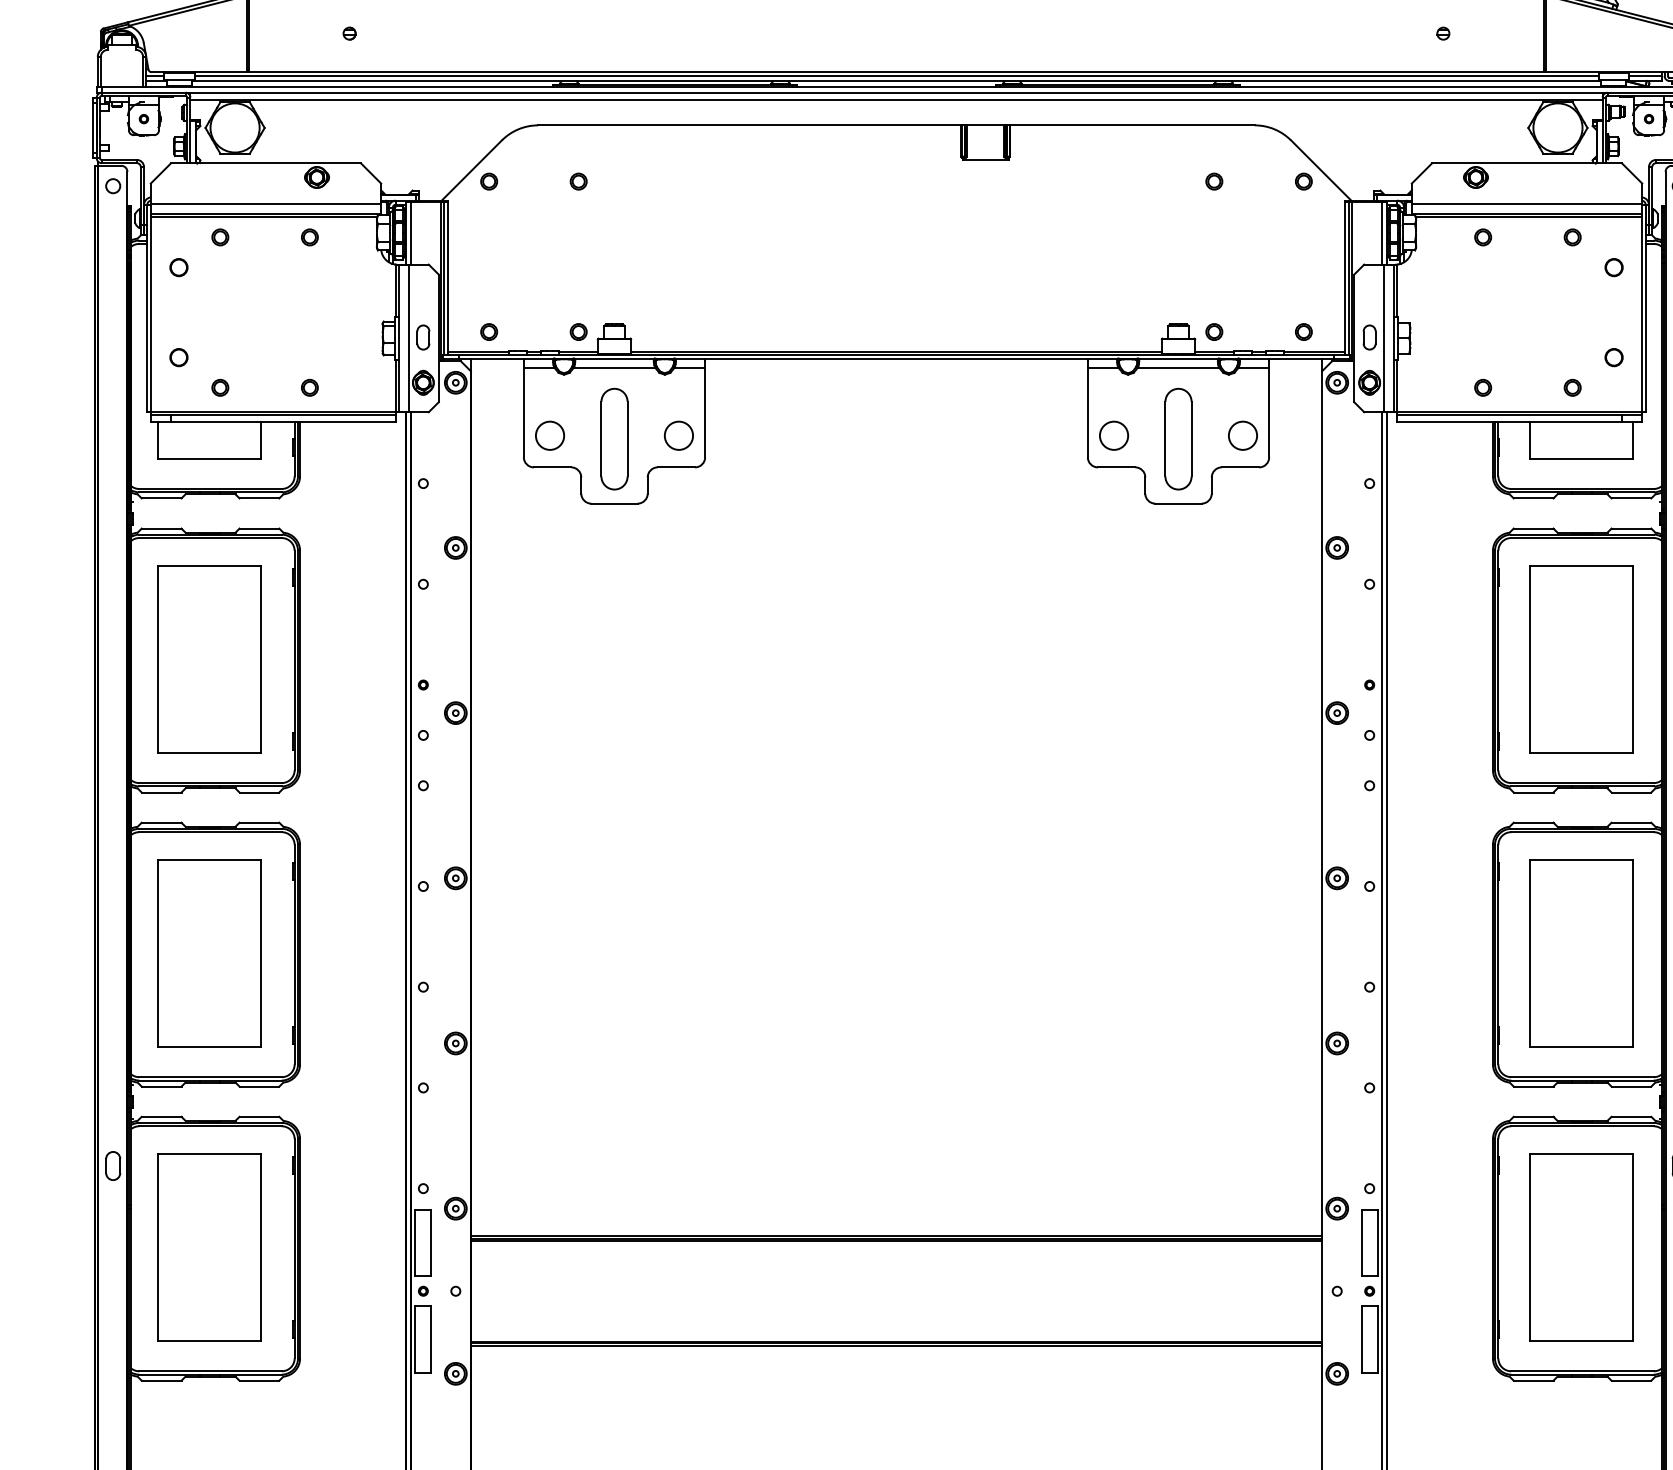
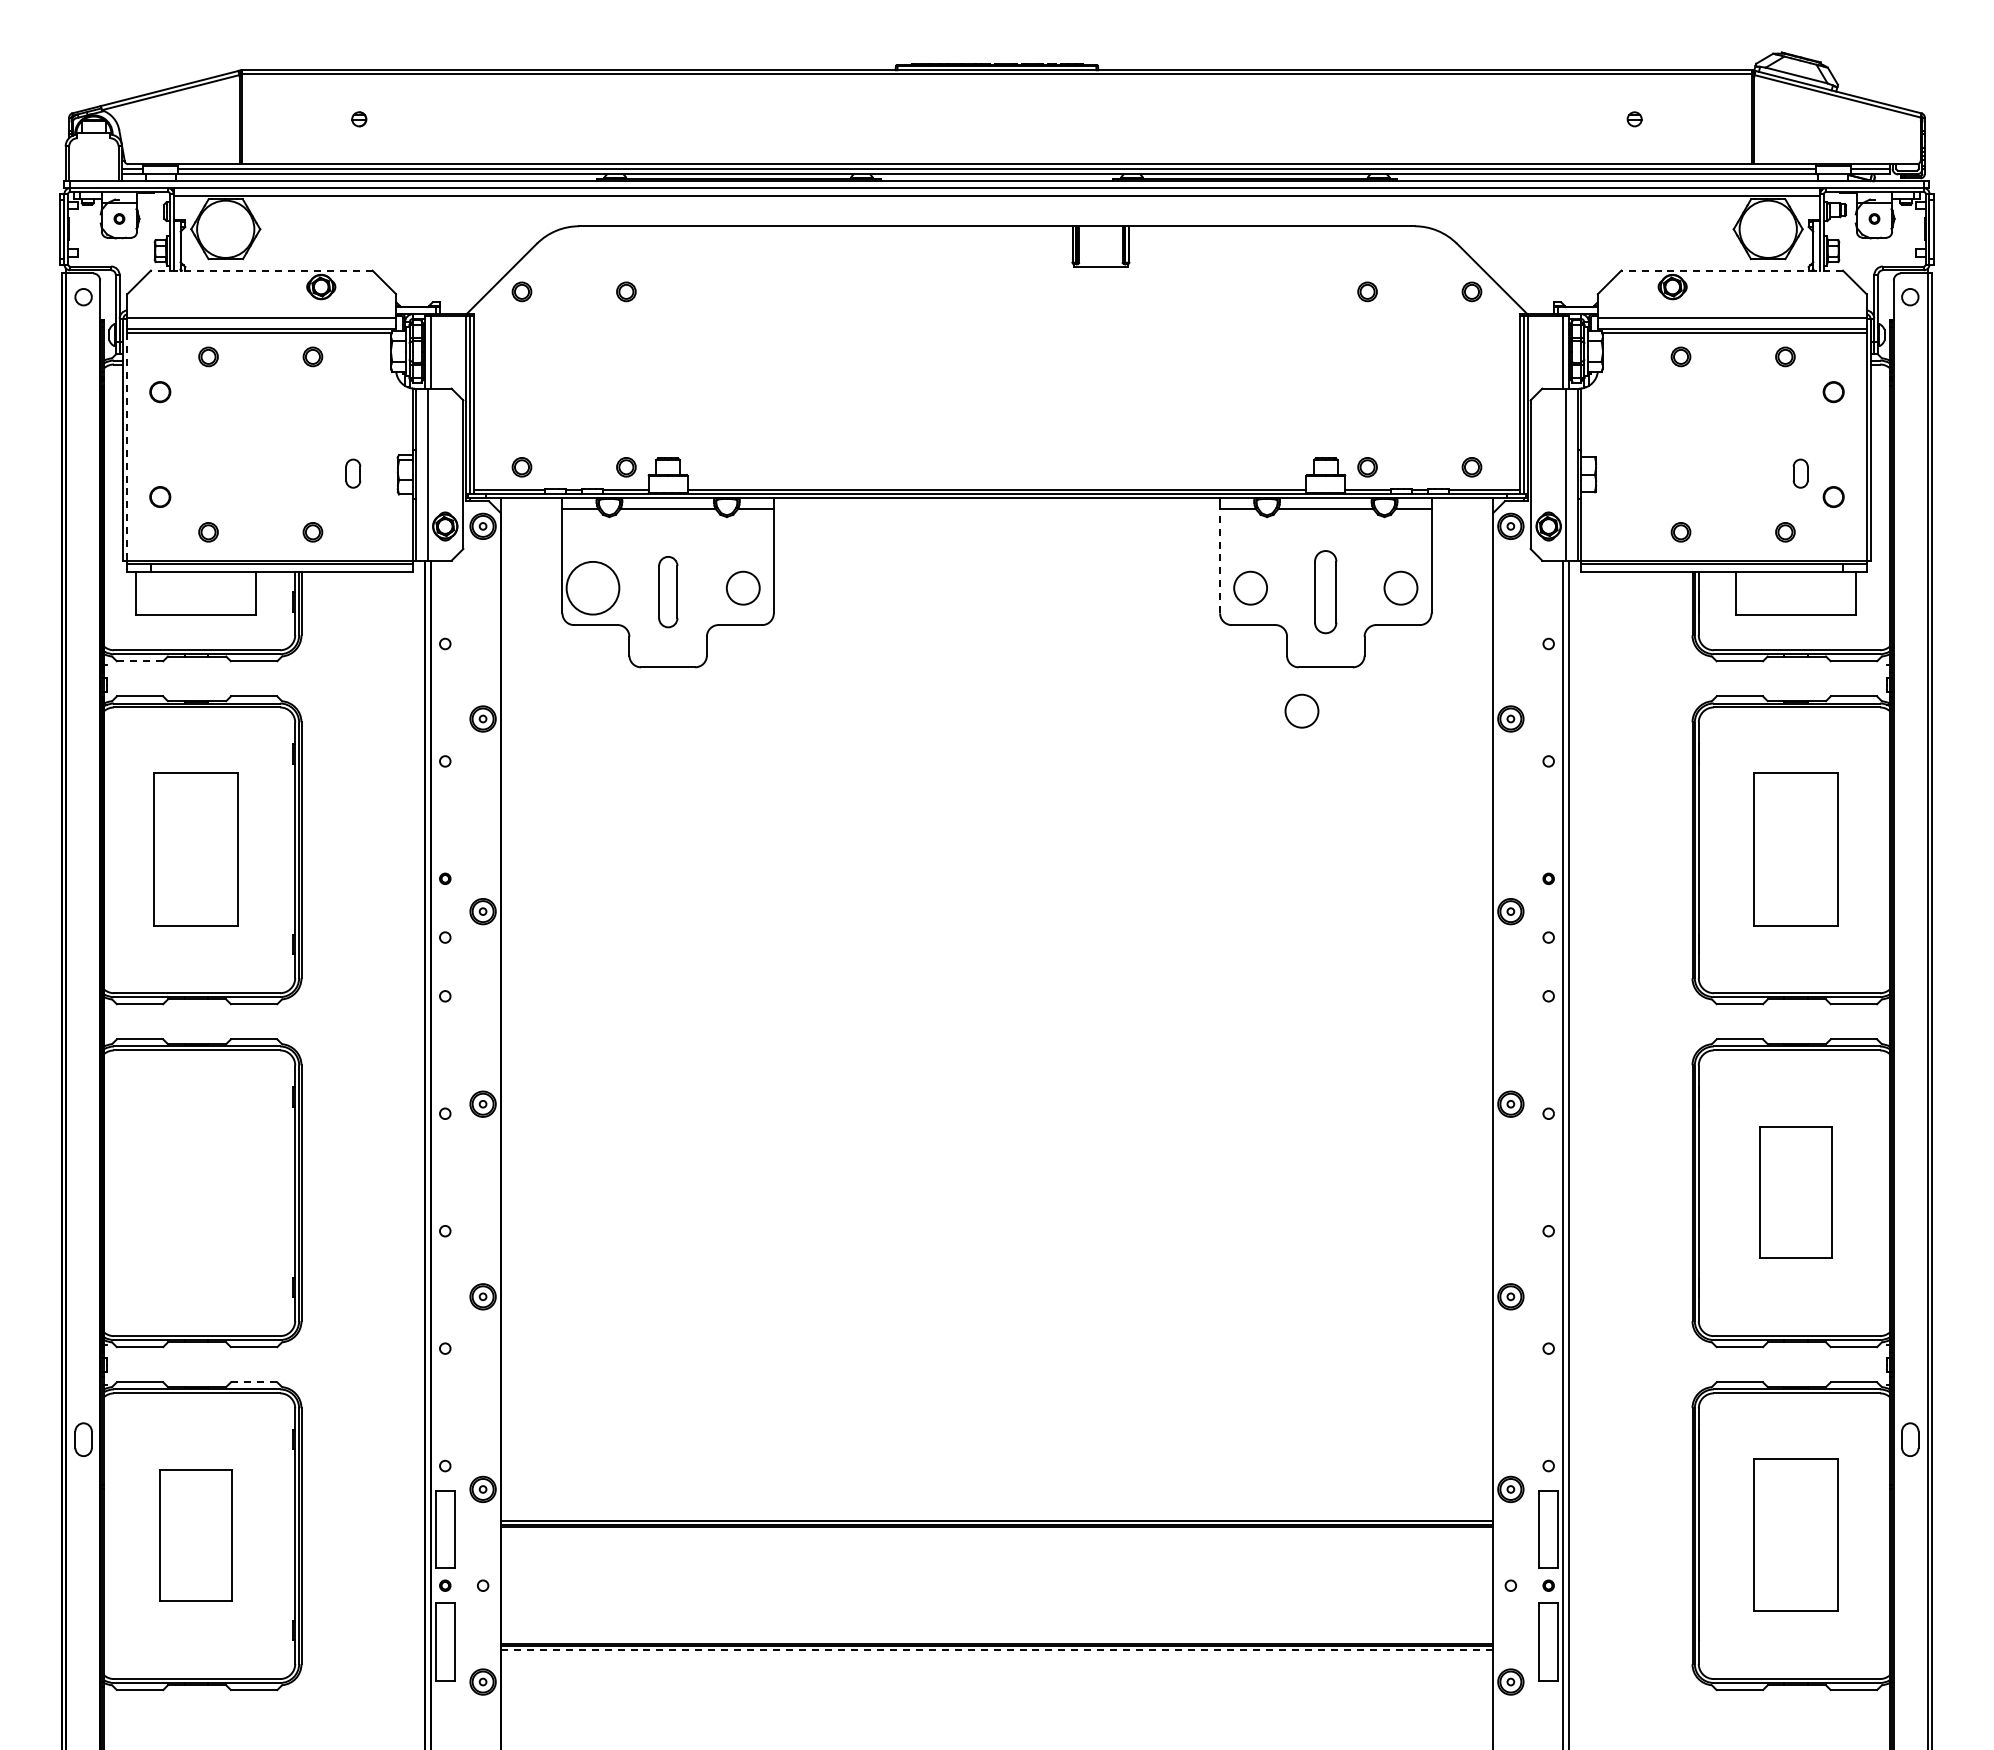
line: (265, 163) -> (261, 270), solid -> dashed
line: (1527, 163) -> (1732, 270), solid -> dashed
line: (150, 314) -> (127, 446), solid -> dashed
part: (423, 337) -> (353, 473), moved
part: (1369, 337) -> (1800, 473), moved
line: (1088, 412) -> (1220, 560), solid -> dashed
circle: (549, 435) -> (592, 587), size x1.6
part: (614, 438) -> (668, 591), size x0.6
part: (1178, 438) -> (1325, 591), size x0.7
line: (161, 498) -> (140, 661), solid -> dashed
circle: (1157, 540) -> (1301, 710), added
part: (209, 658) -> (195, 848), size x0.7
part: (1581, 658) -> (1795, 848), size x0.7
part: (209, 953) -> (195, 1191), removed
part: (1581, 953) -> (1795, 1191), size x0.6
line: (259, 1116) -> (254, 1382), solid -> dashed
part: (209, 1247) -> (195, 1534), size x0.6
part: (1581, 1247) -> (1795, 1534), size x0.7
line: (896, 1346) -> (996, 1650), solid -> dashed

